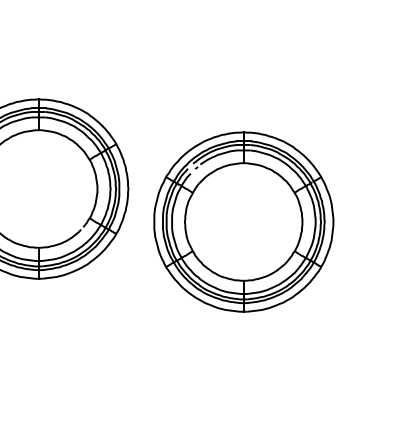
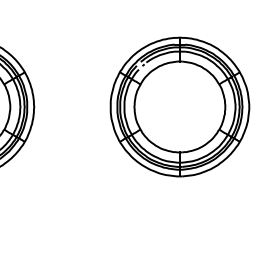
part: (243, 221) -> (179, 106), moved

